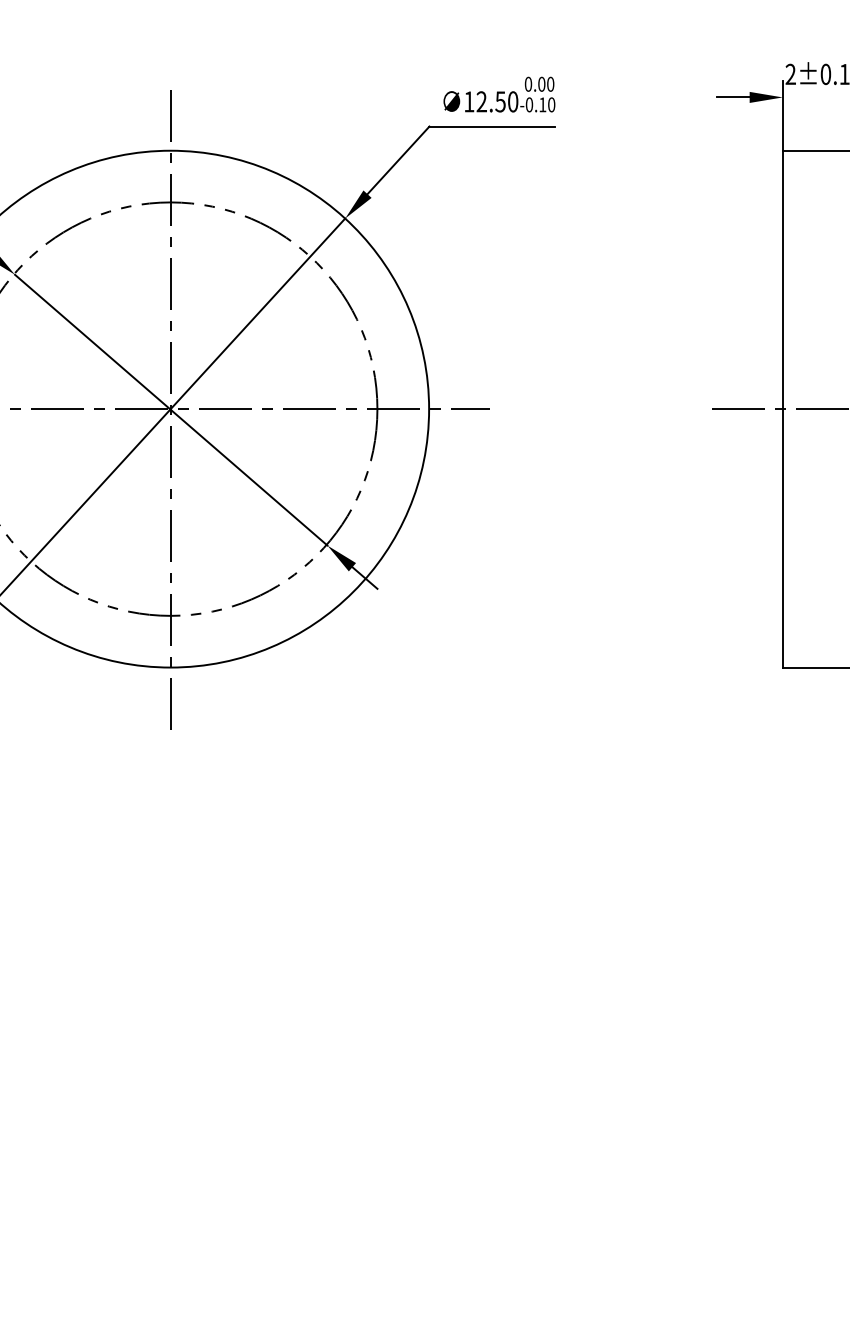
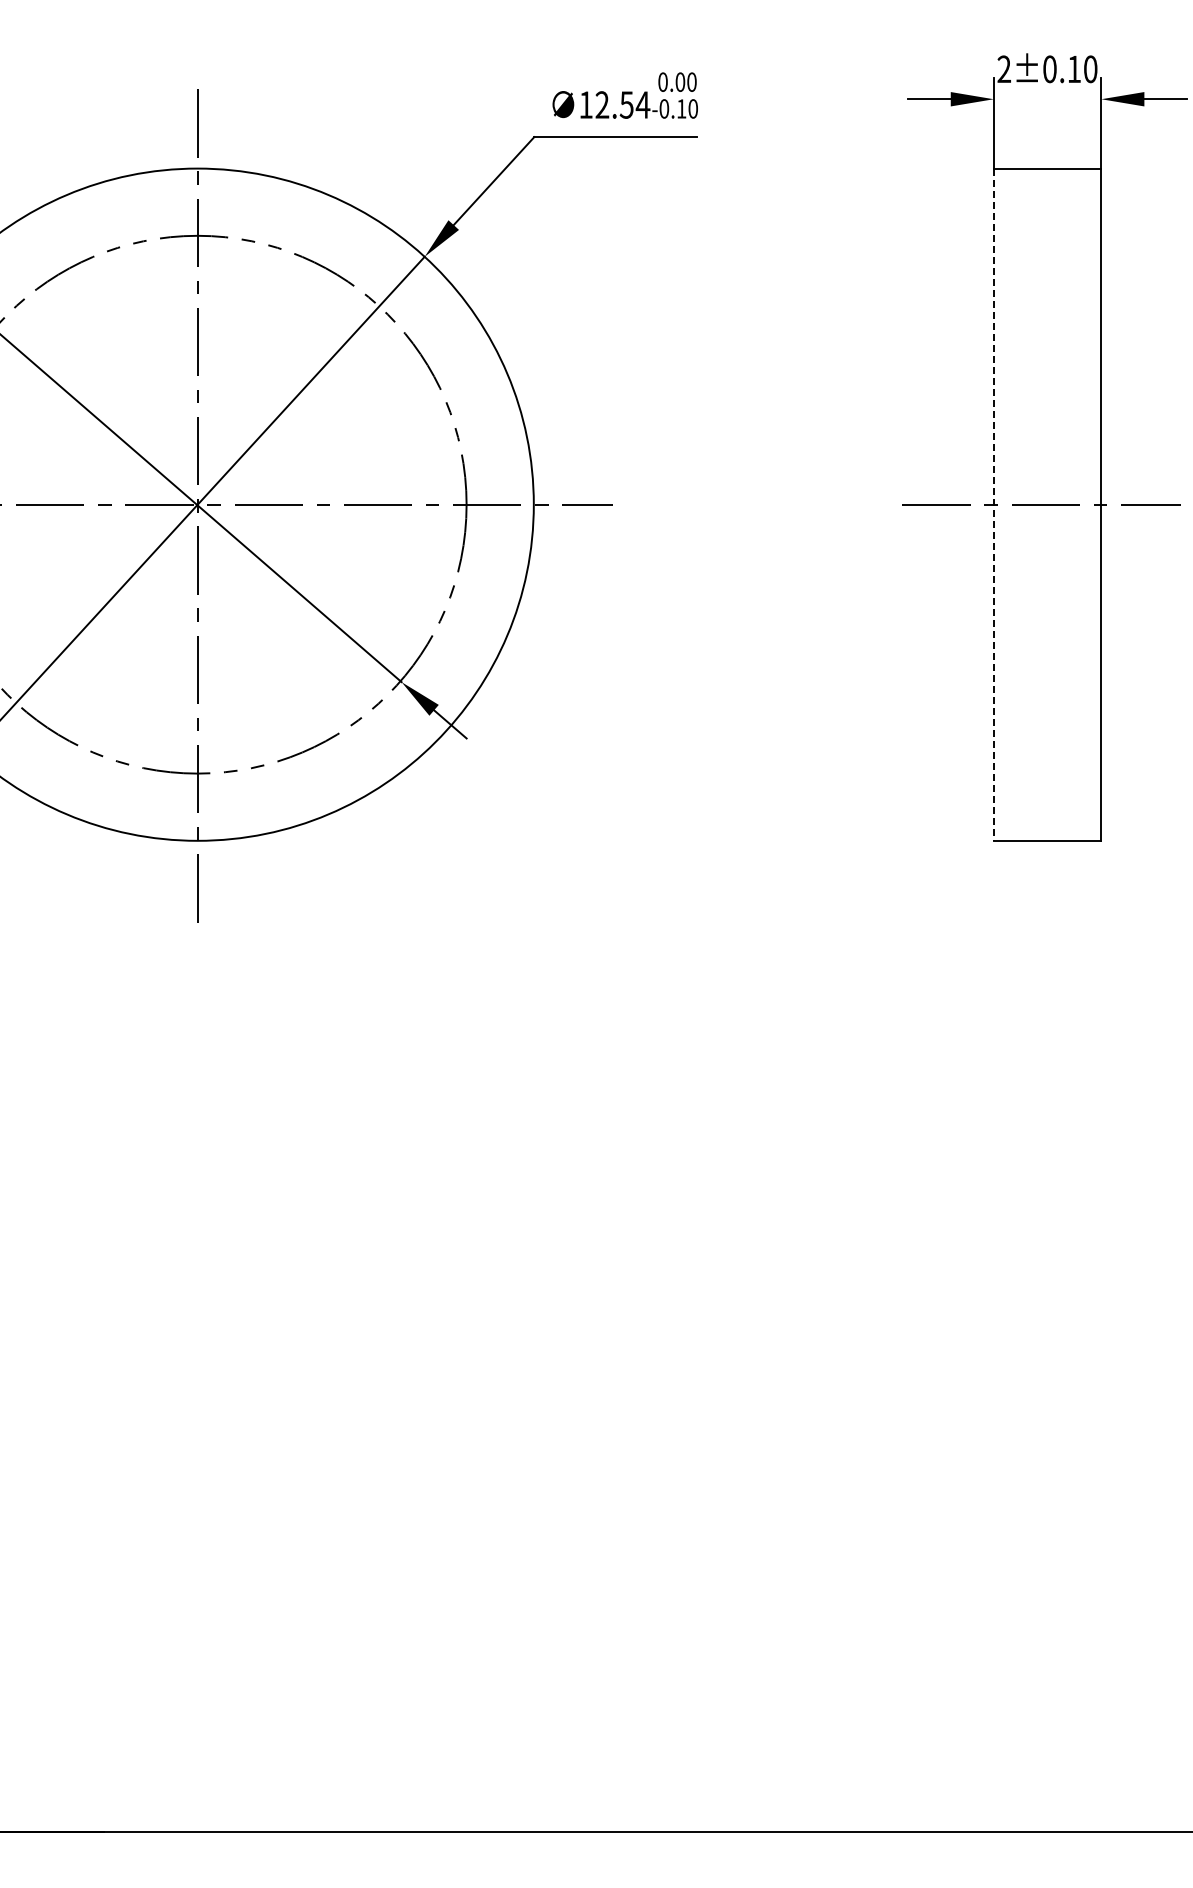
text: (512, 101) -> (642, 104), 12.50 -> 12.54
line: (782, 409) -> (993, 505), solid -> dashed

